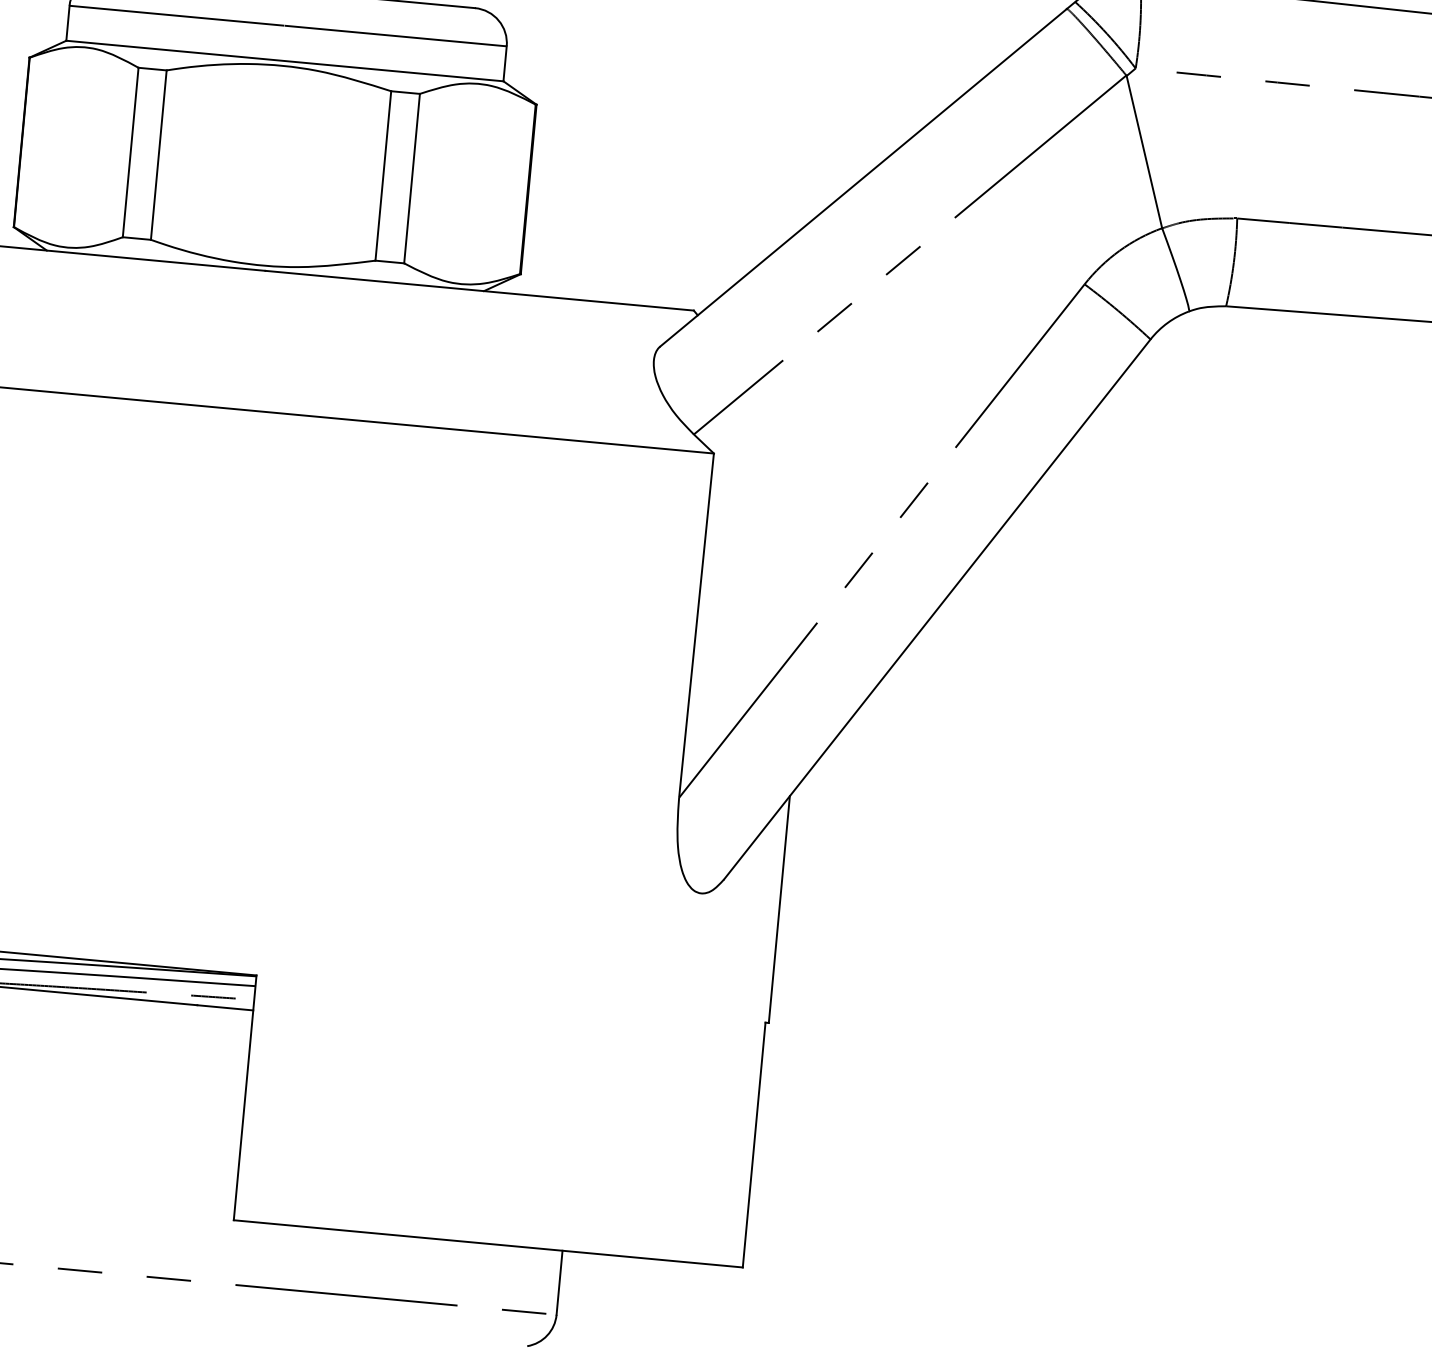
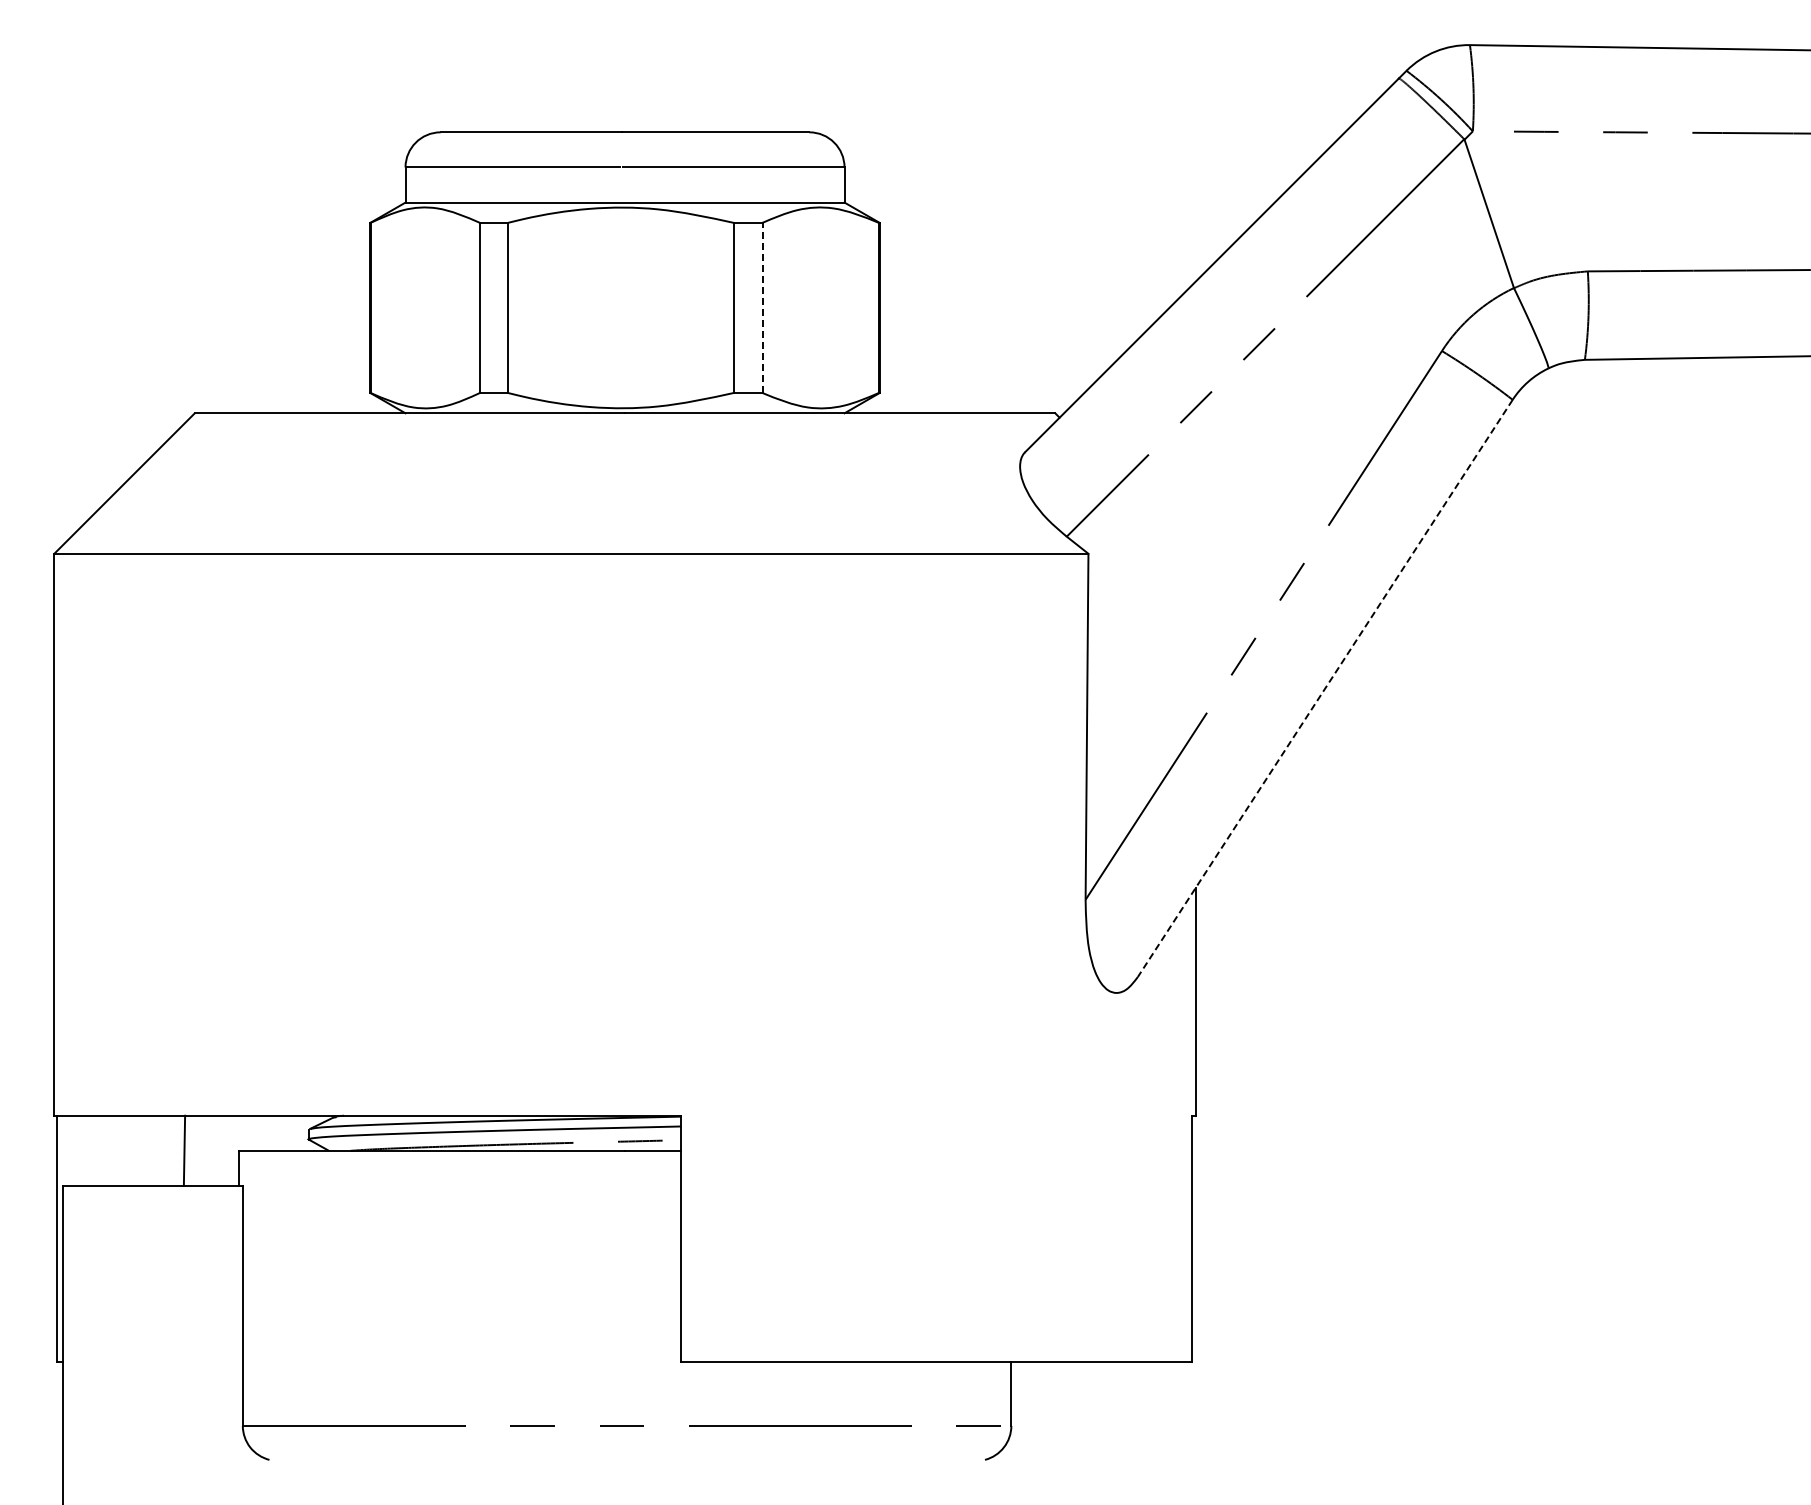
line: (412, 178) -> (762, 307), solid -> dashed
line: (937, 609) -> (1325, 688), solid -> dashed

